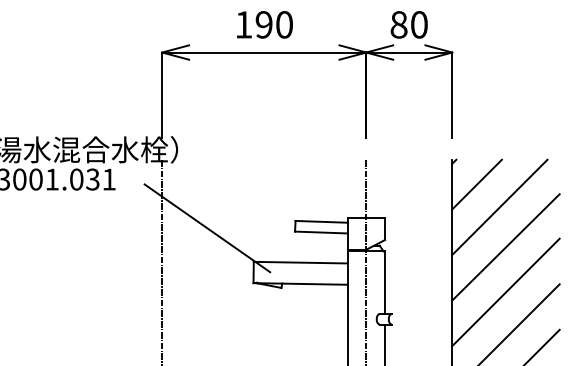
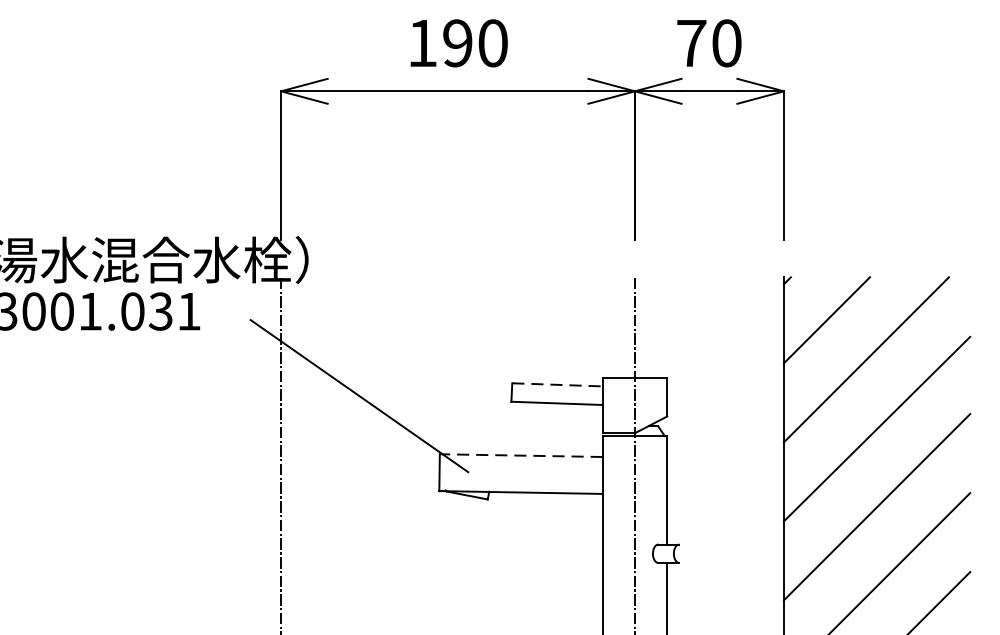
text: (398, 24) -> (690, 42), 80 -> 70
line: (322, 221) -> (558, 384), solid -> dashed
line: (300, 262) -> (520, 455), solid -> dashed

